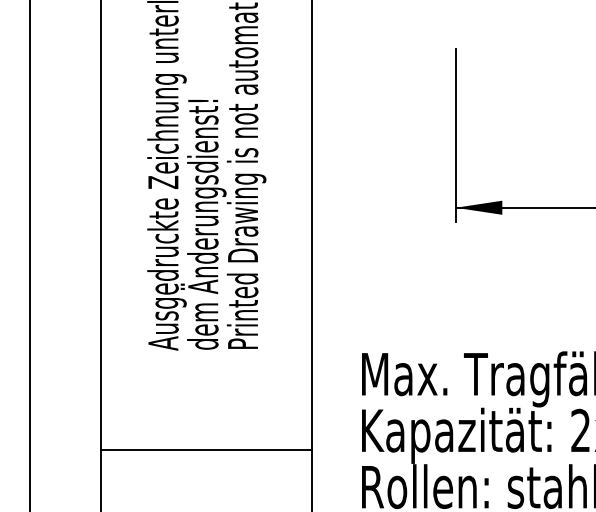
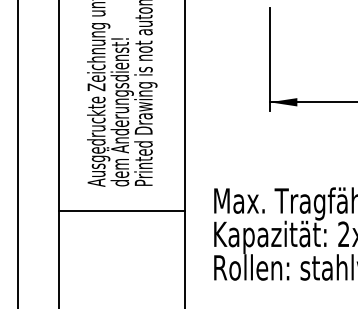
line: (205, 449) -> (121, 210), moved

